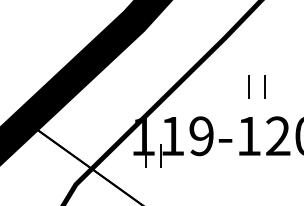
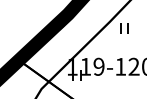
part: (257, 87) -> (124, 28), moved

